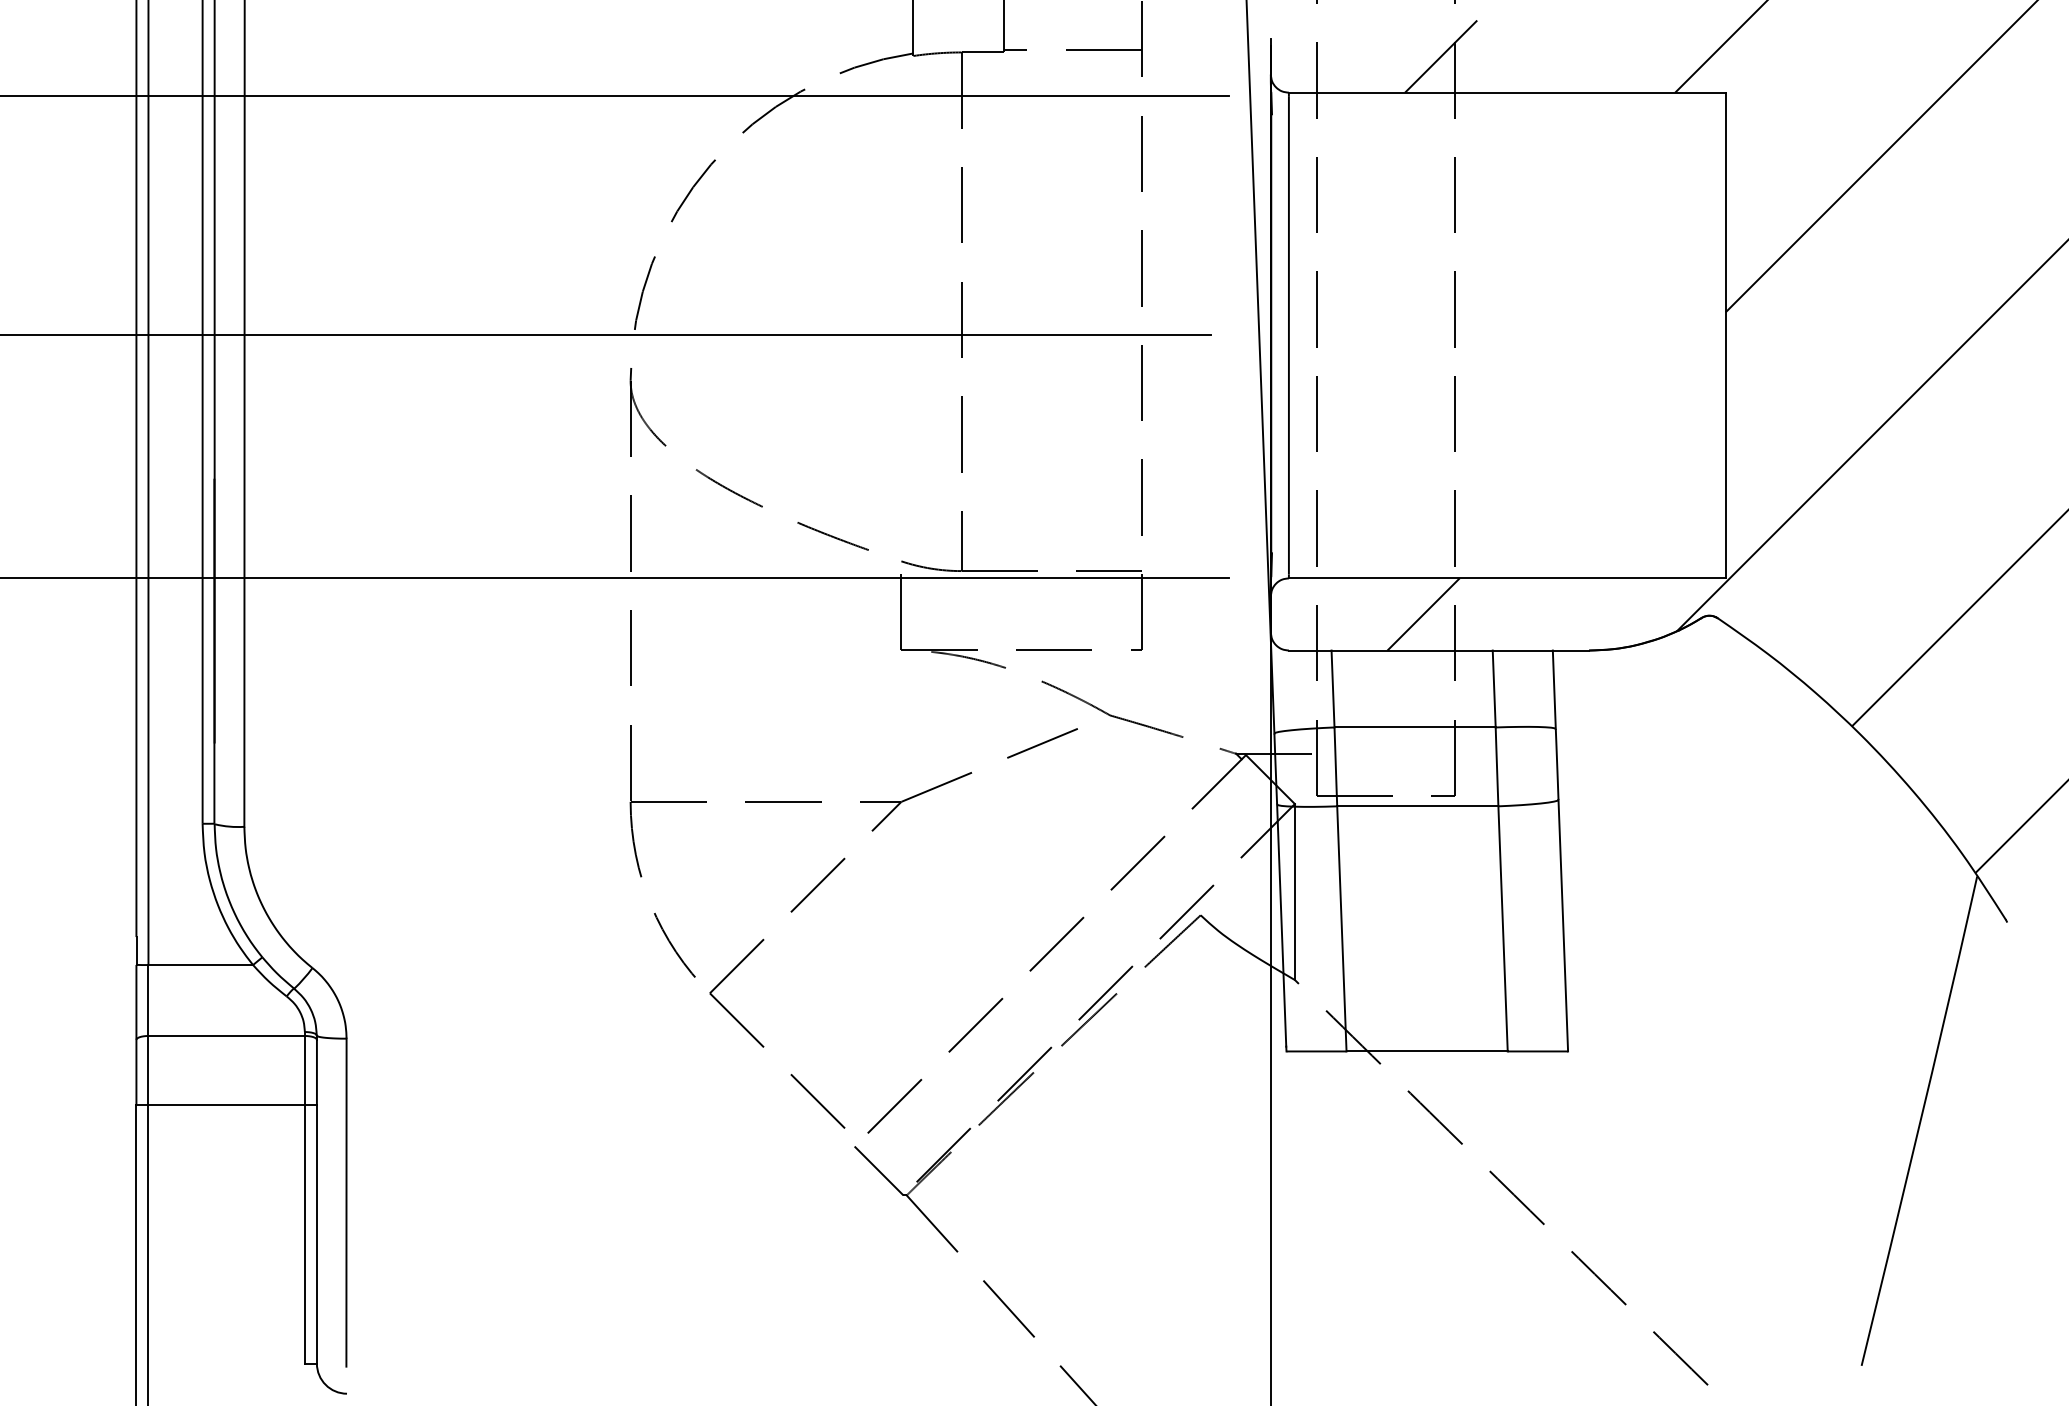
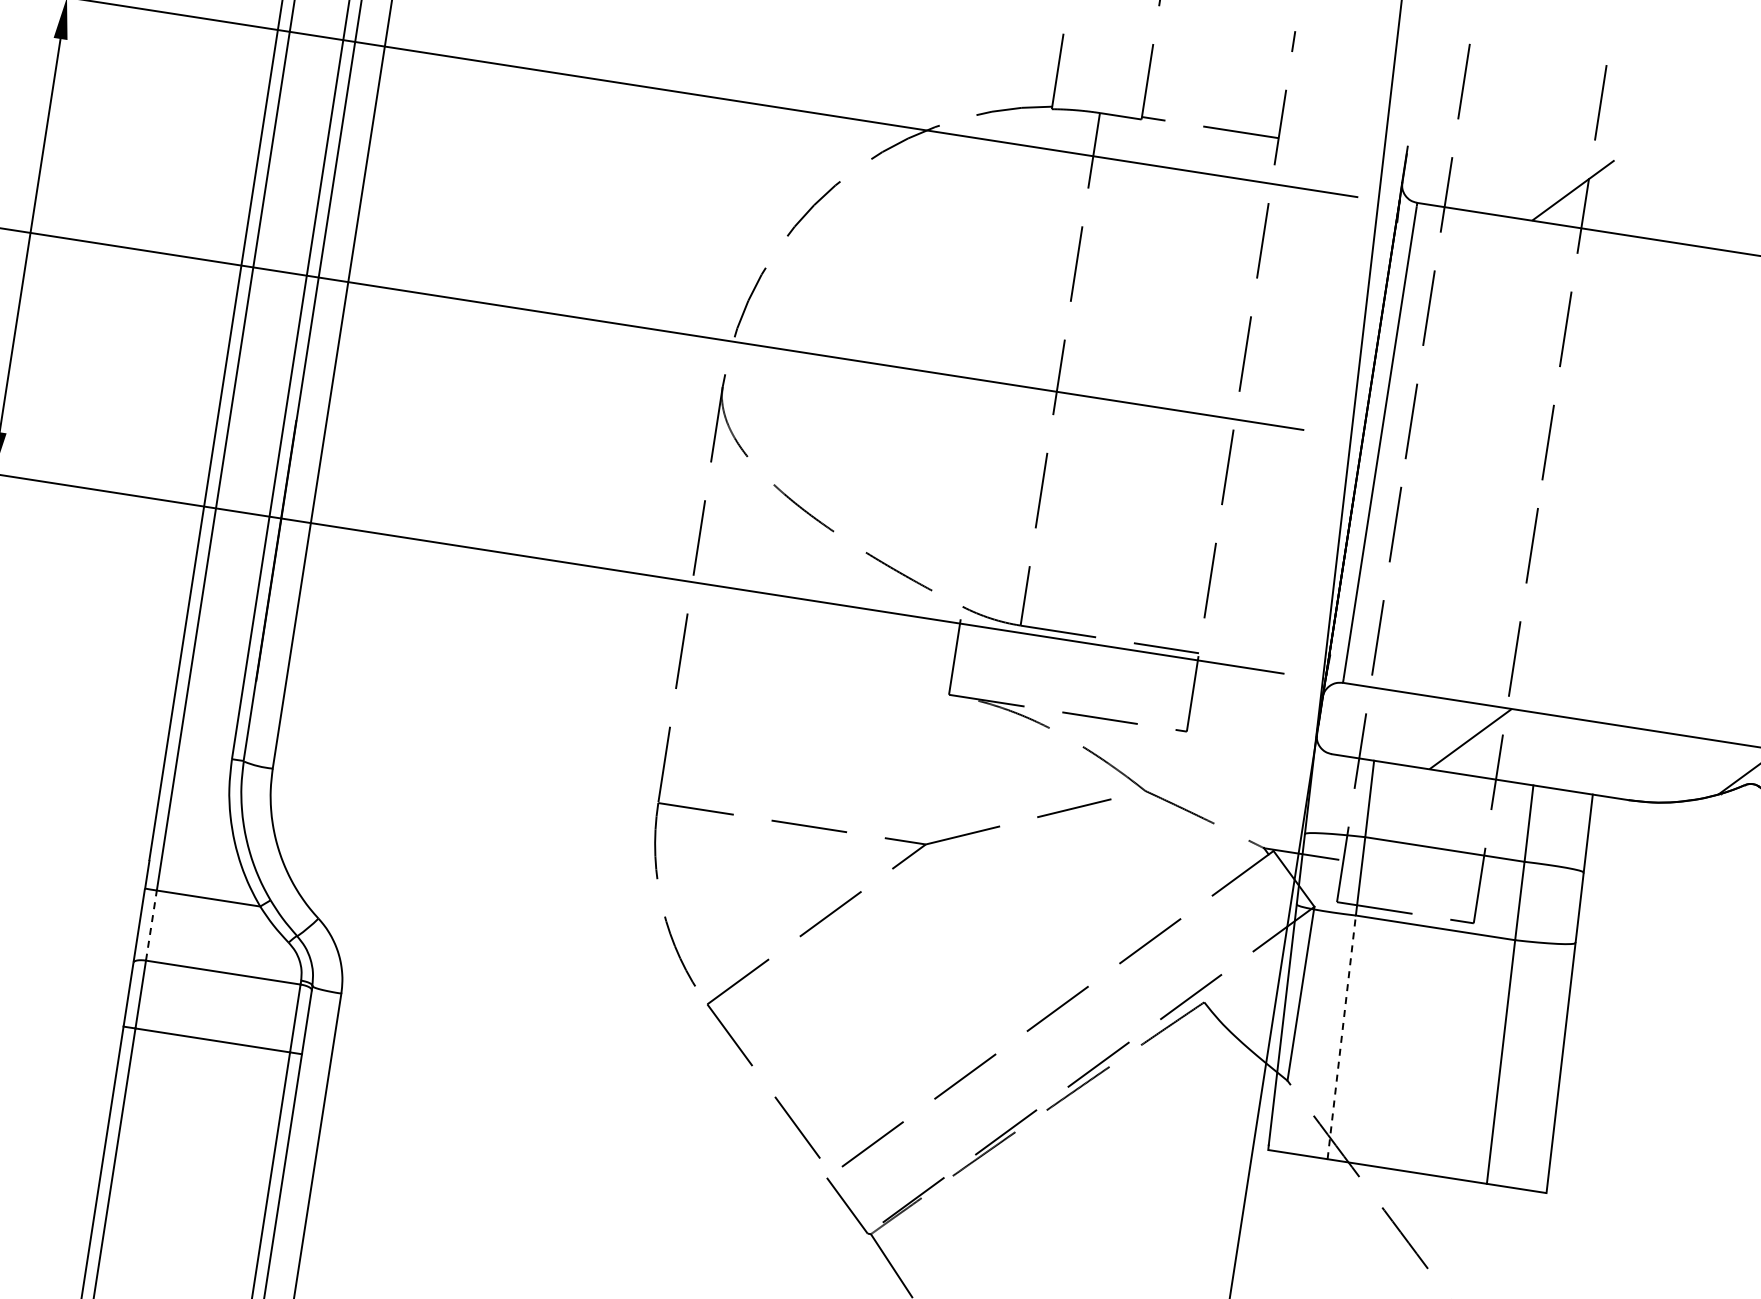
line: (1341, 928) -> (1341, 1036), solid -> dashed
line: (148, 1000) -> (151, 925), solid -> dashed

